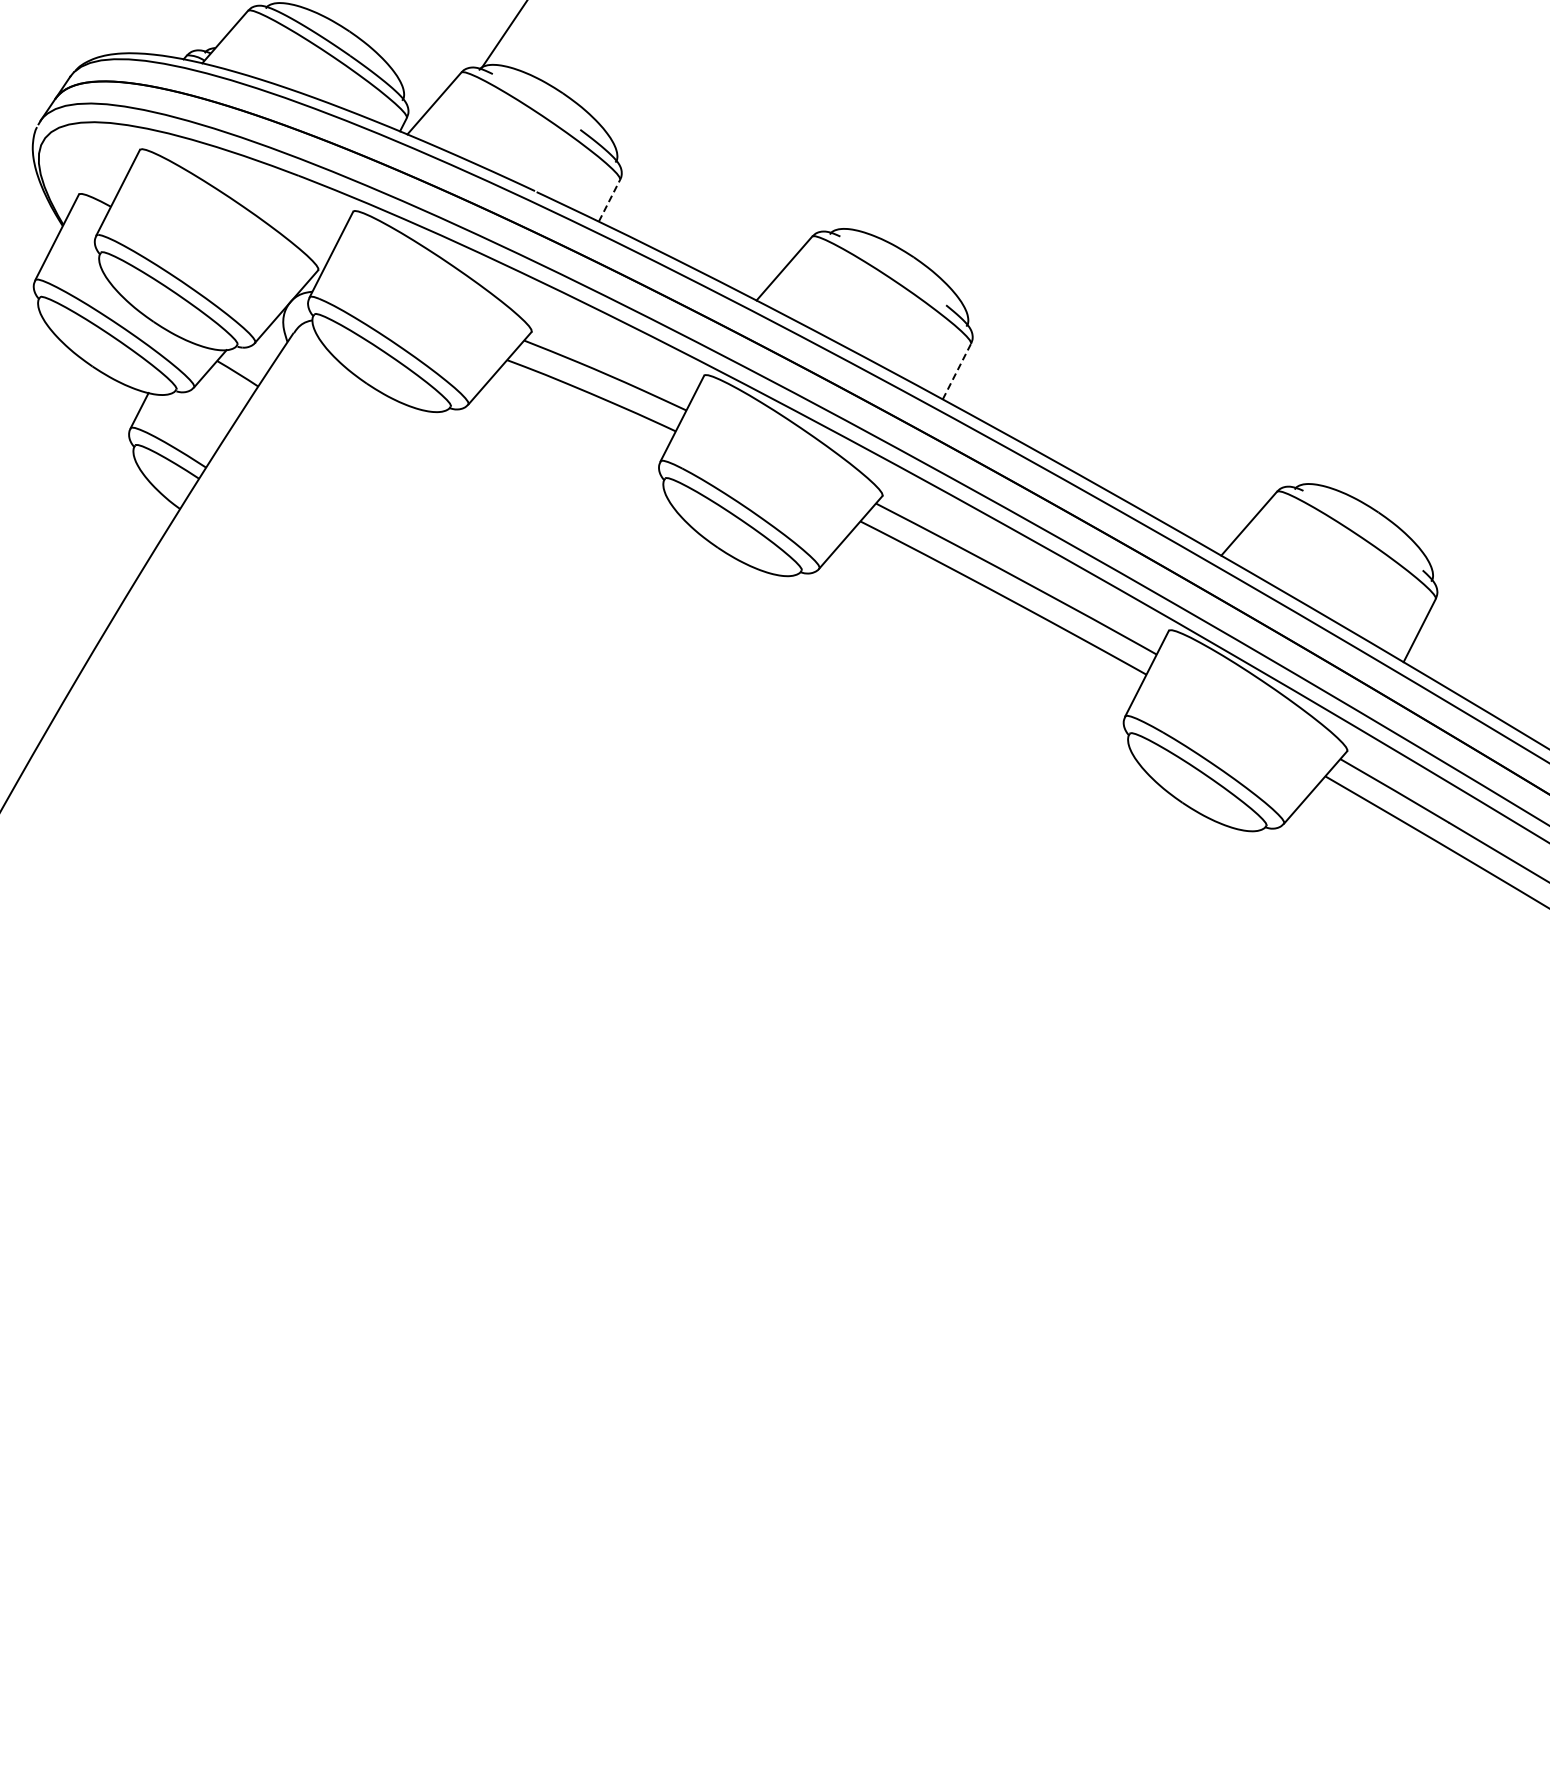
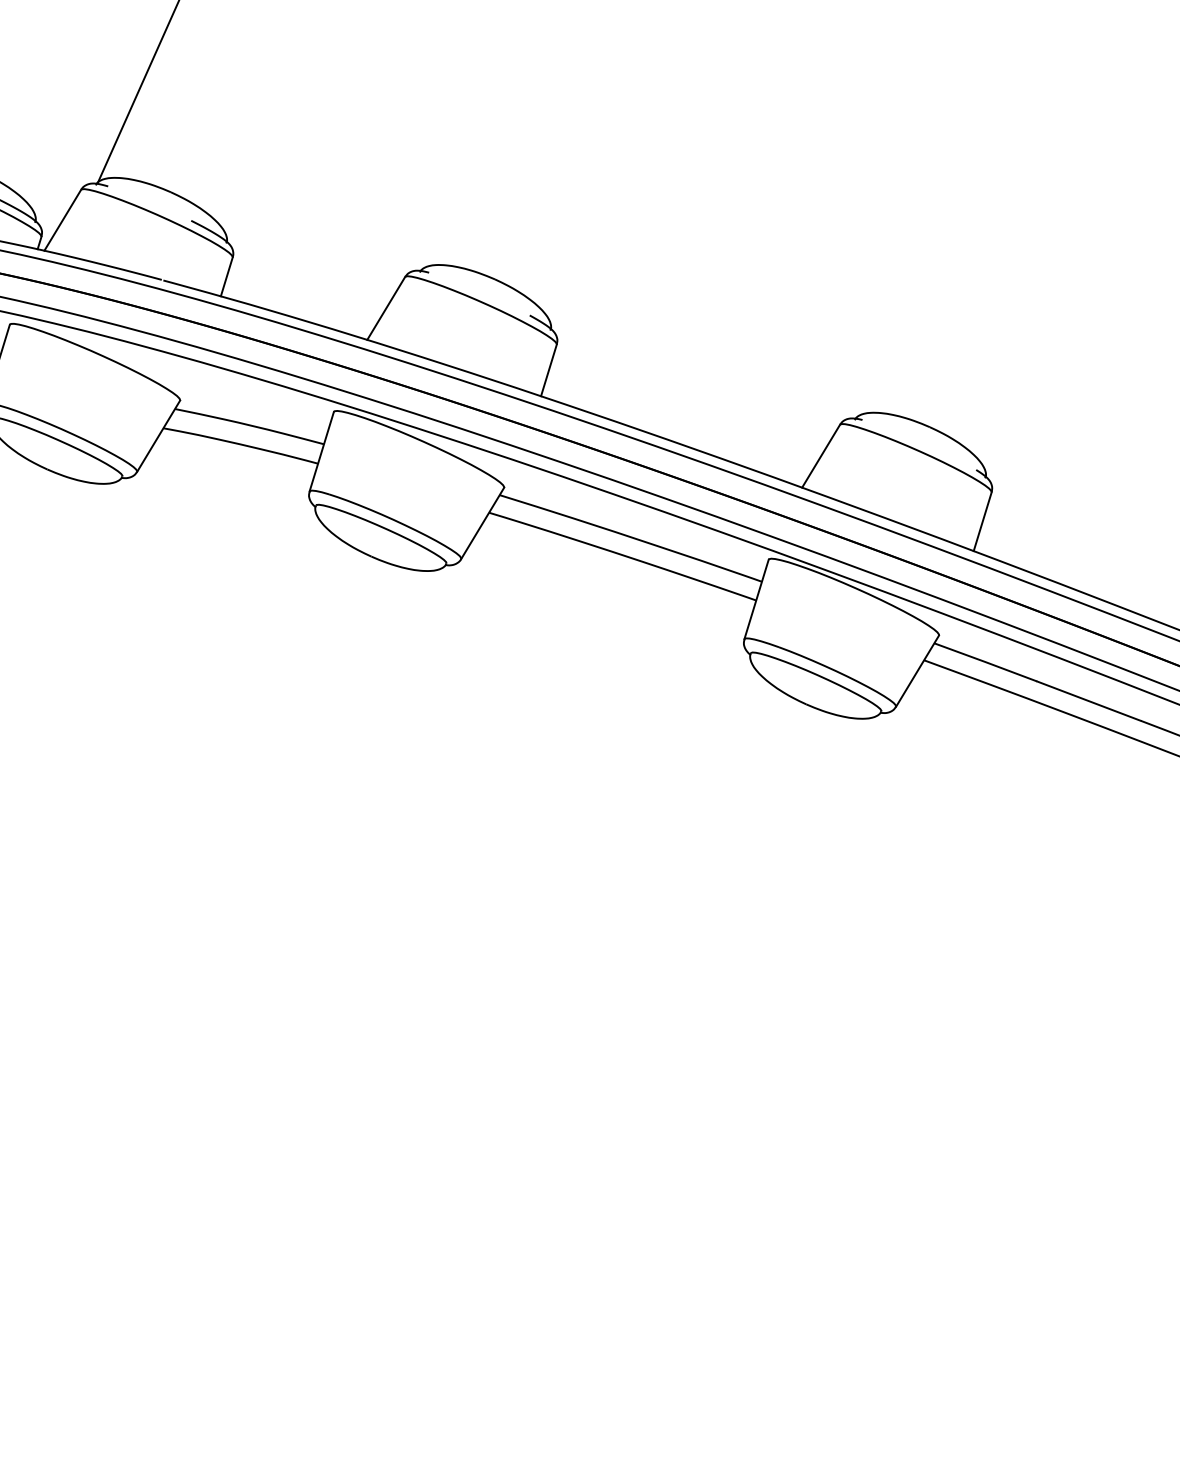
line: (609, 200) -> (226, 276), dashed -> solid
line: (957, 371) -> (549, 370), dashed -> solid

